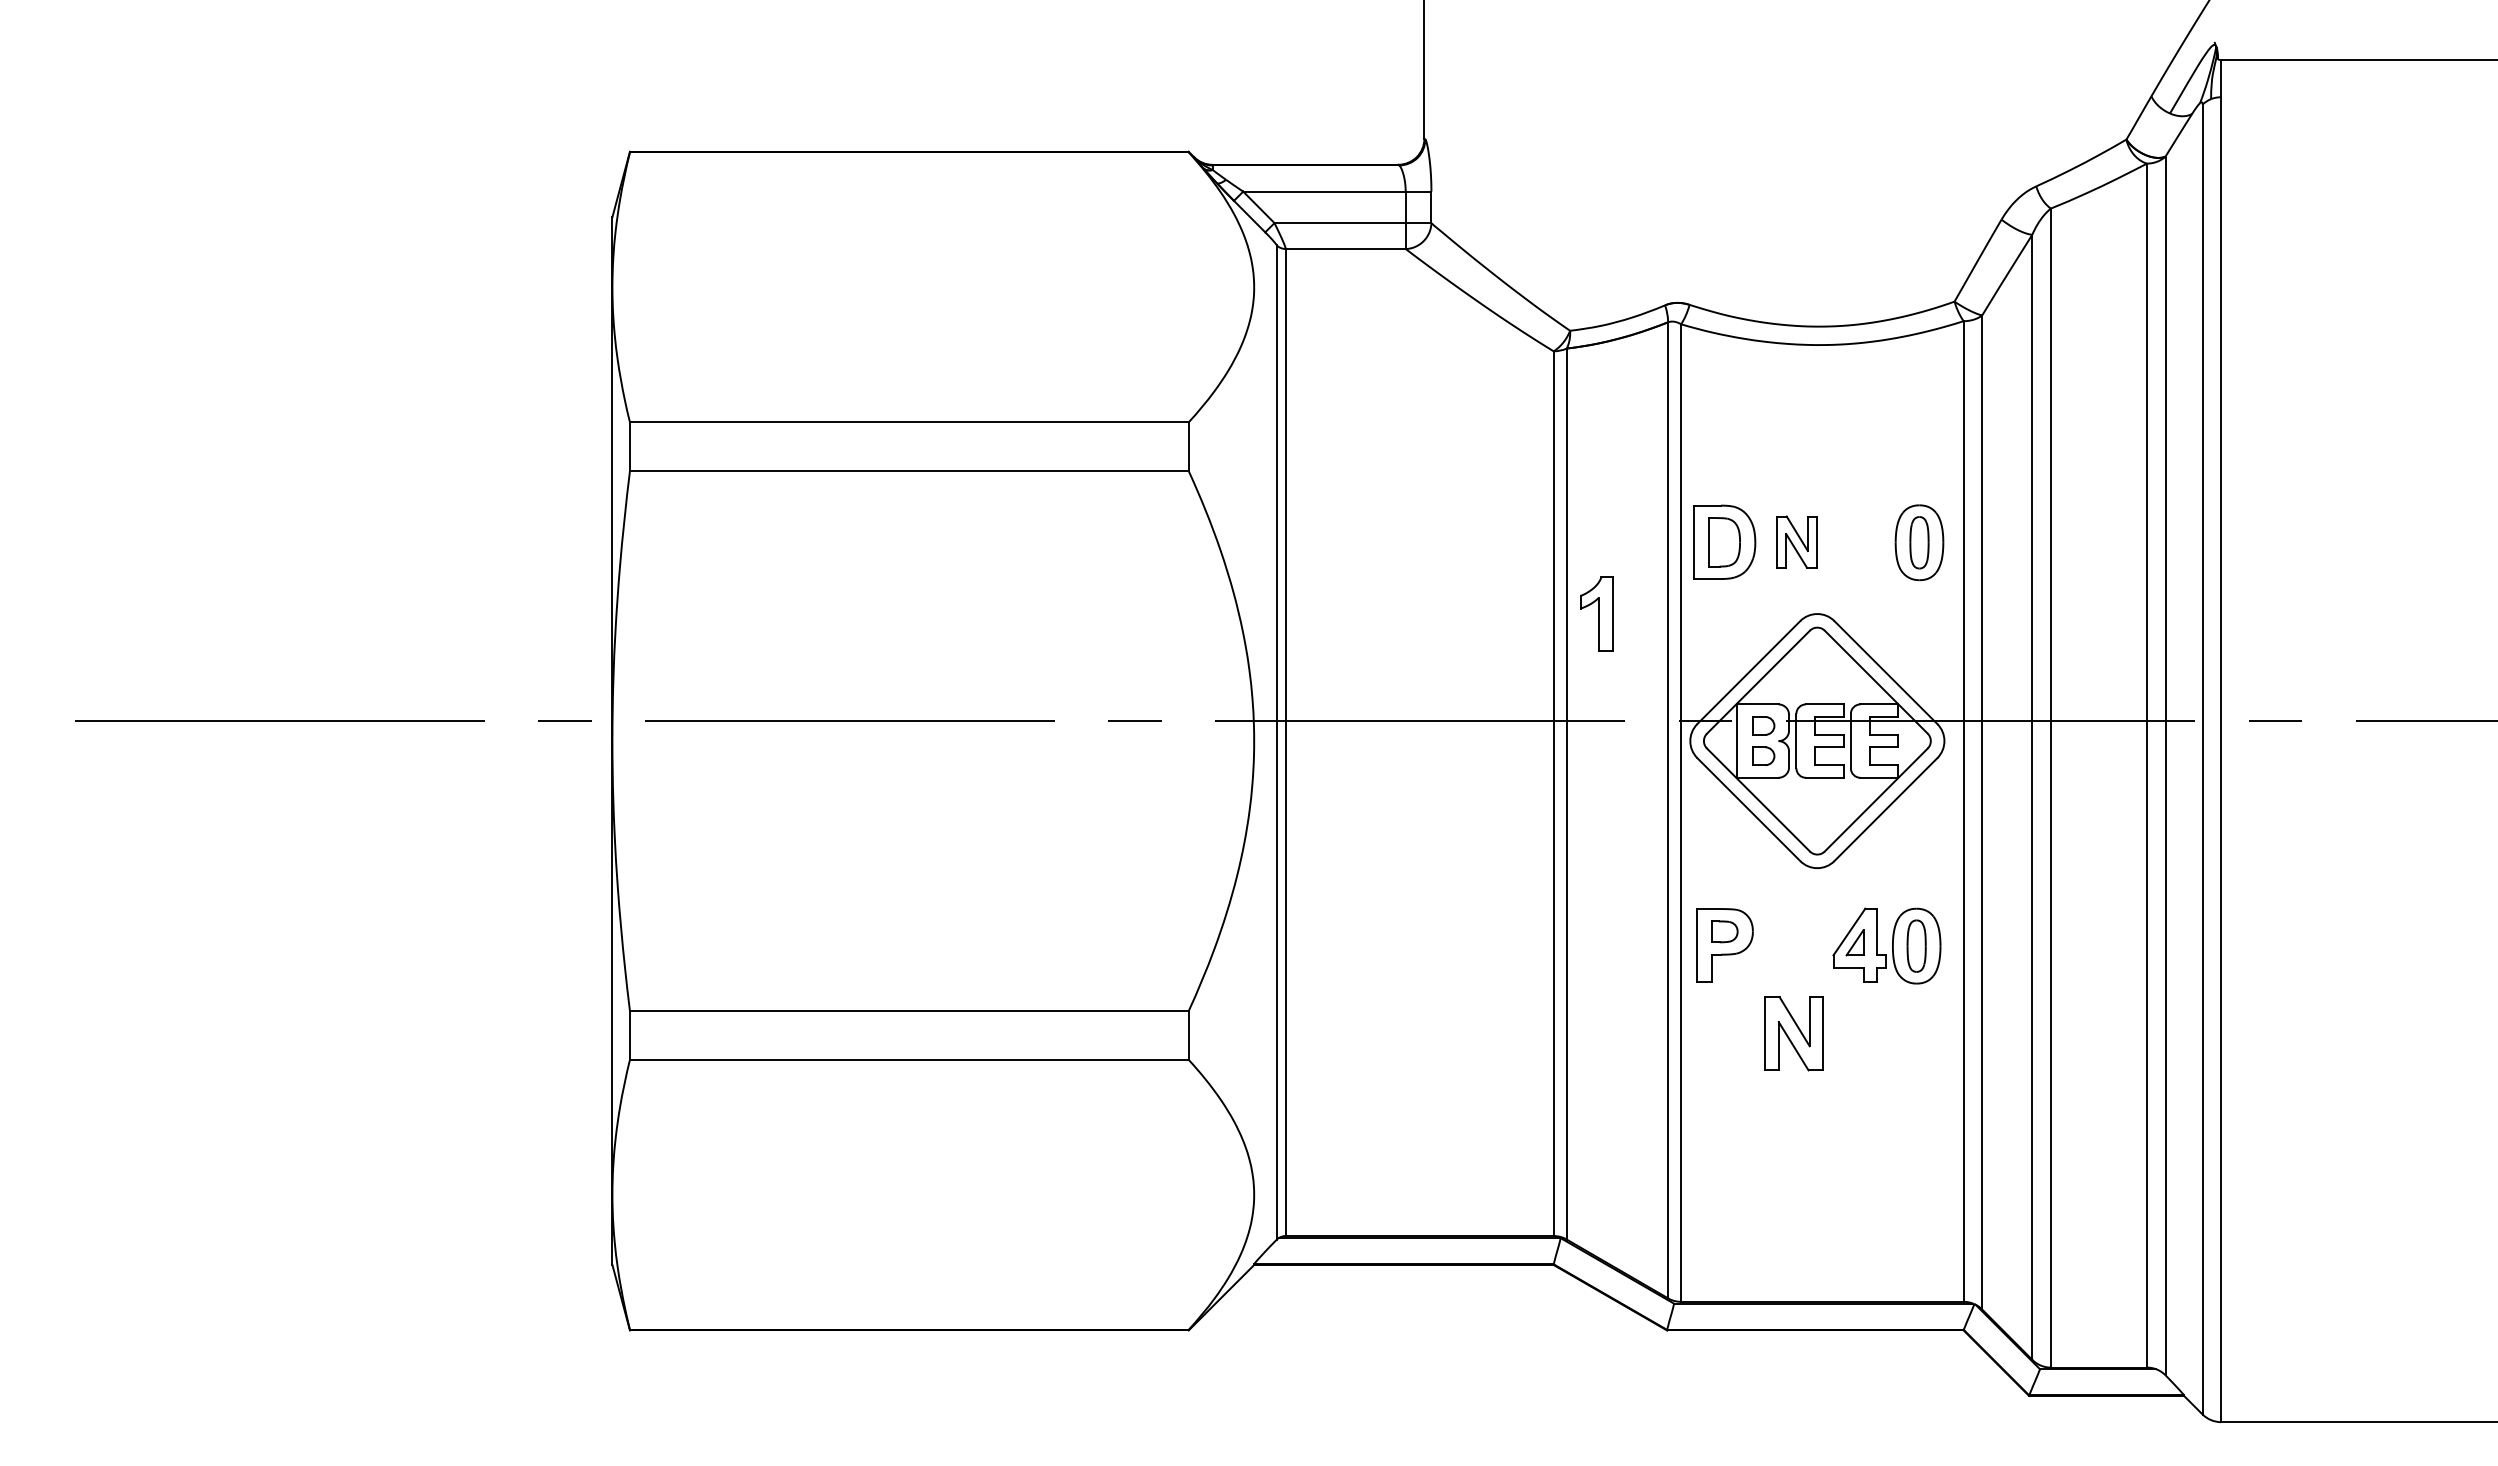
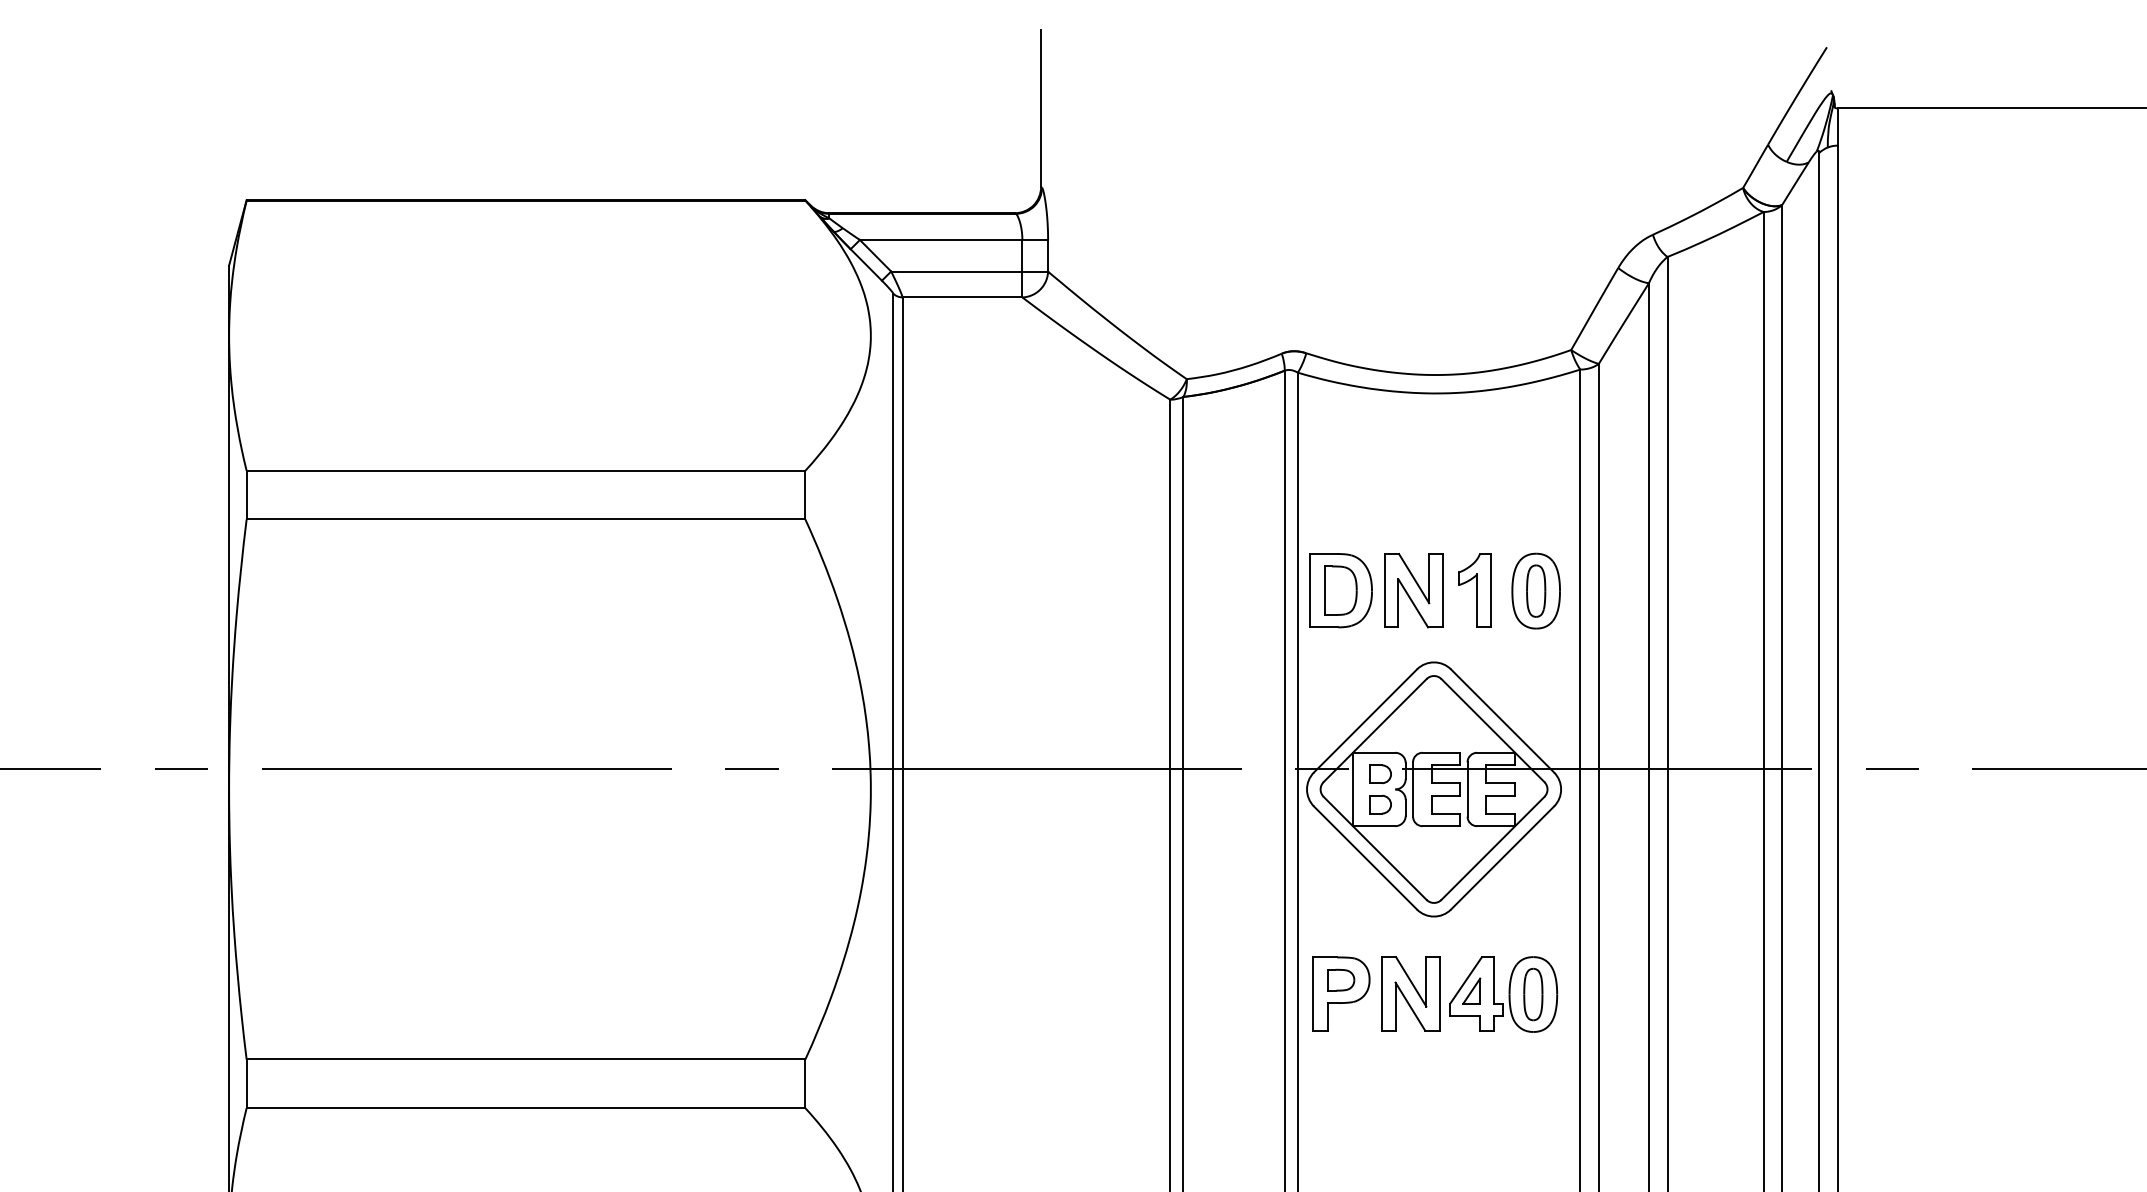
part: (1796, 541) -> (1413, 589), size x1.43
part: (1596, 613) -> (1475, 589), moved
part: (1793, 1033) -> (1410, 993), moved

